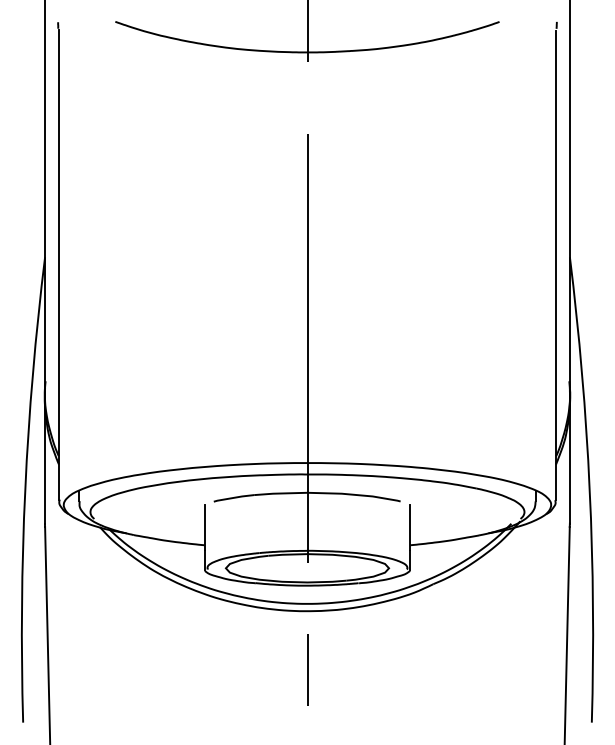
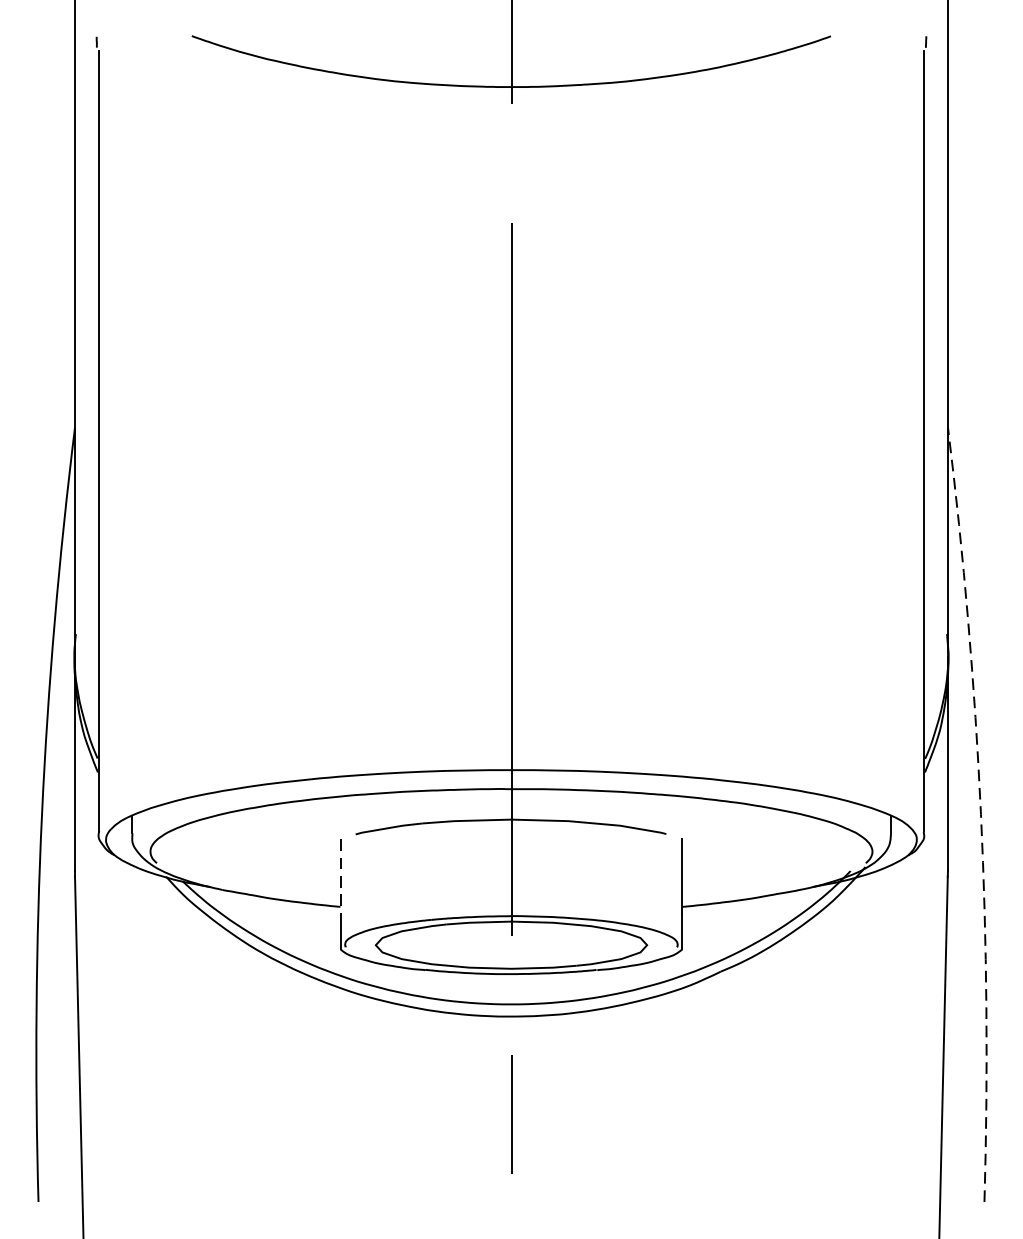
arc: (589, 489) -> (980, 814), solid -> dashed
line: (204, 527) -> (340, 877), solid -> dashed

